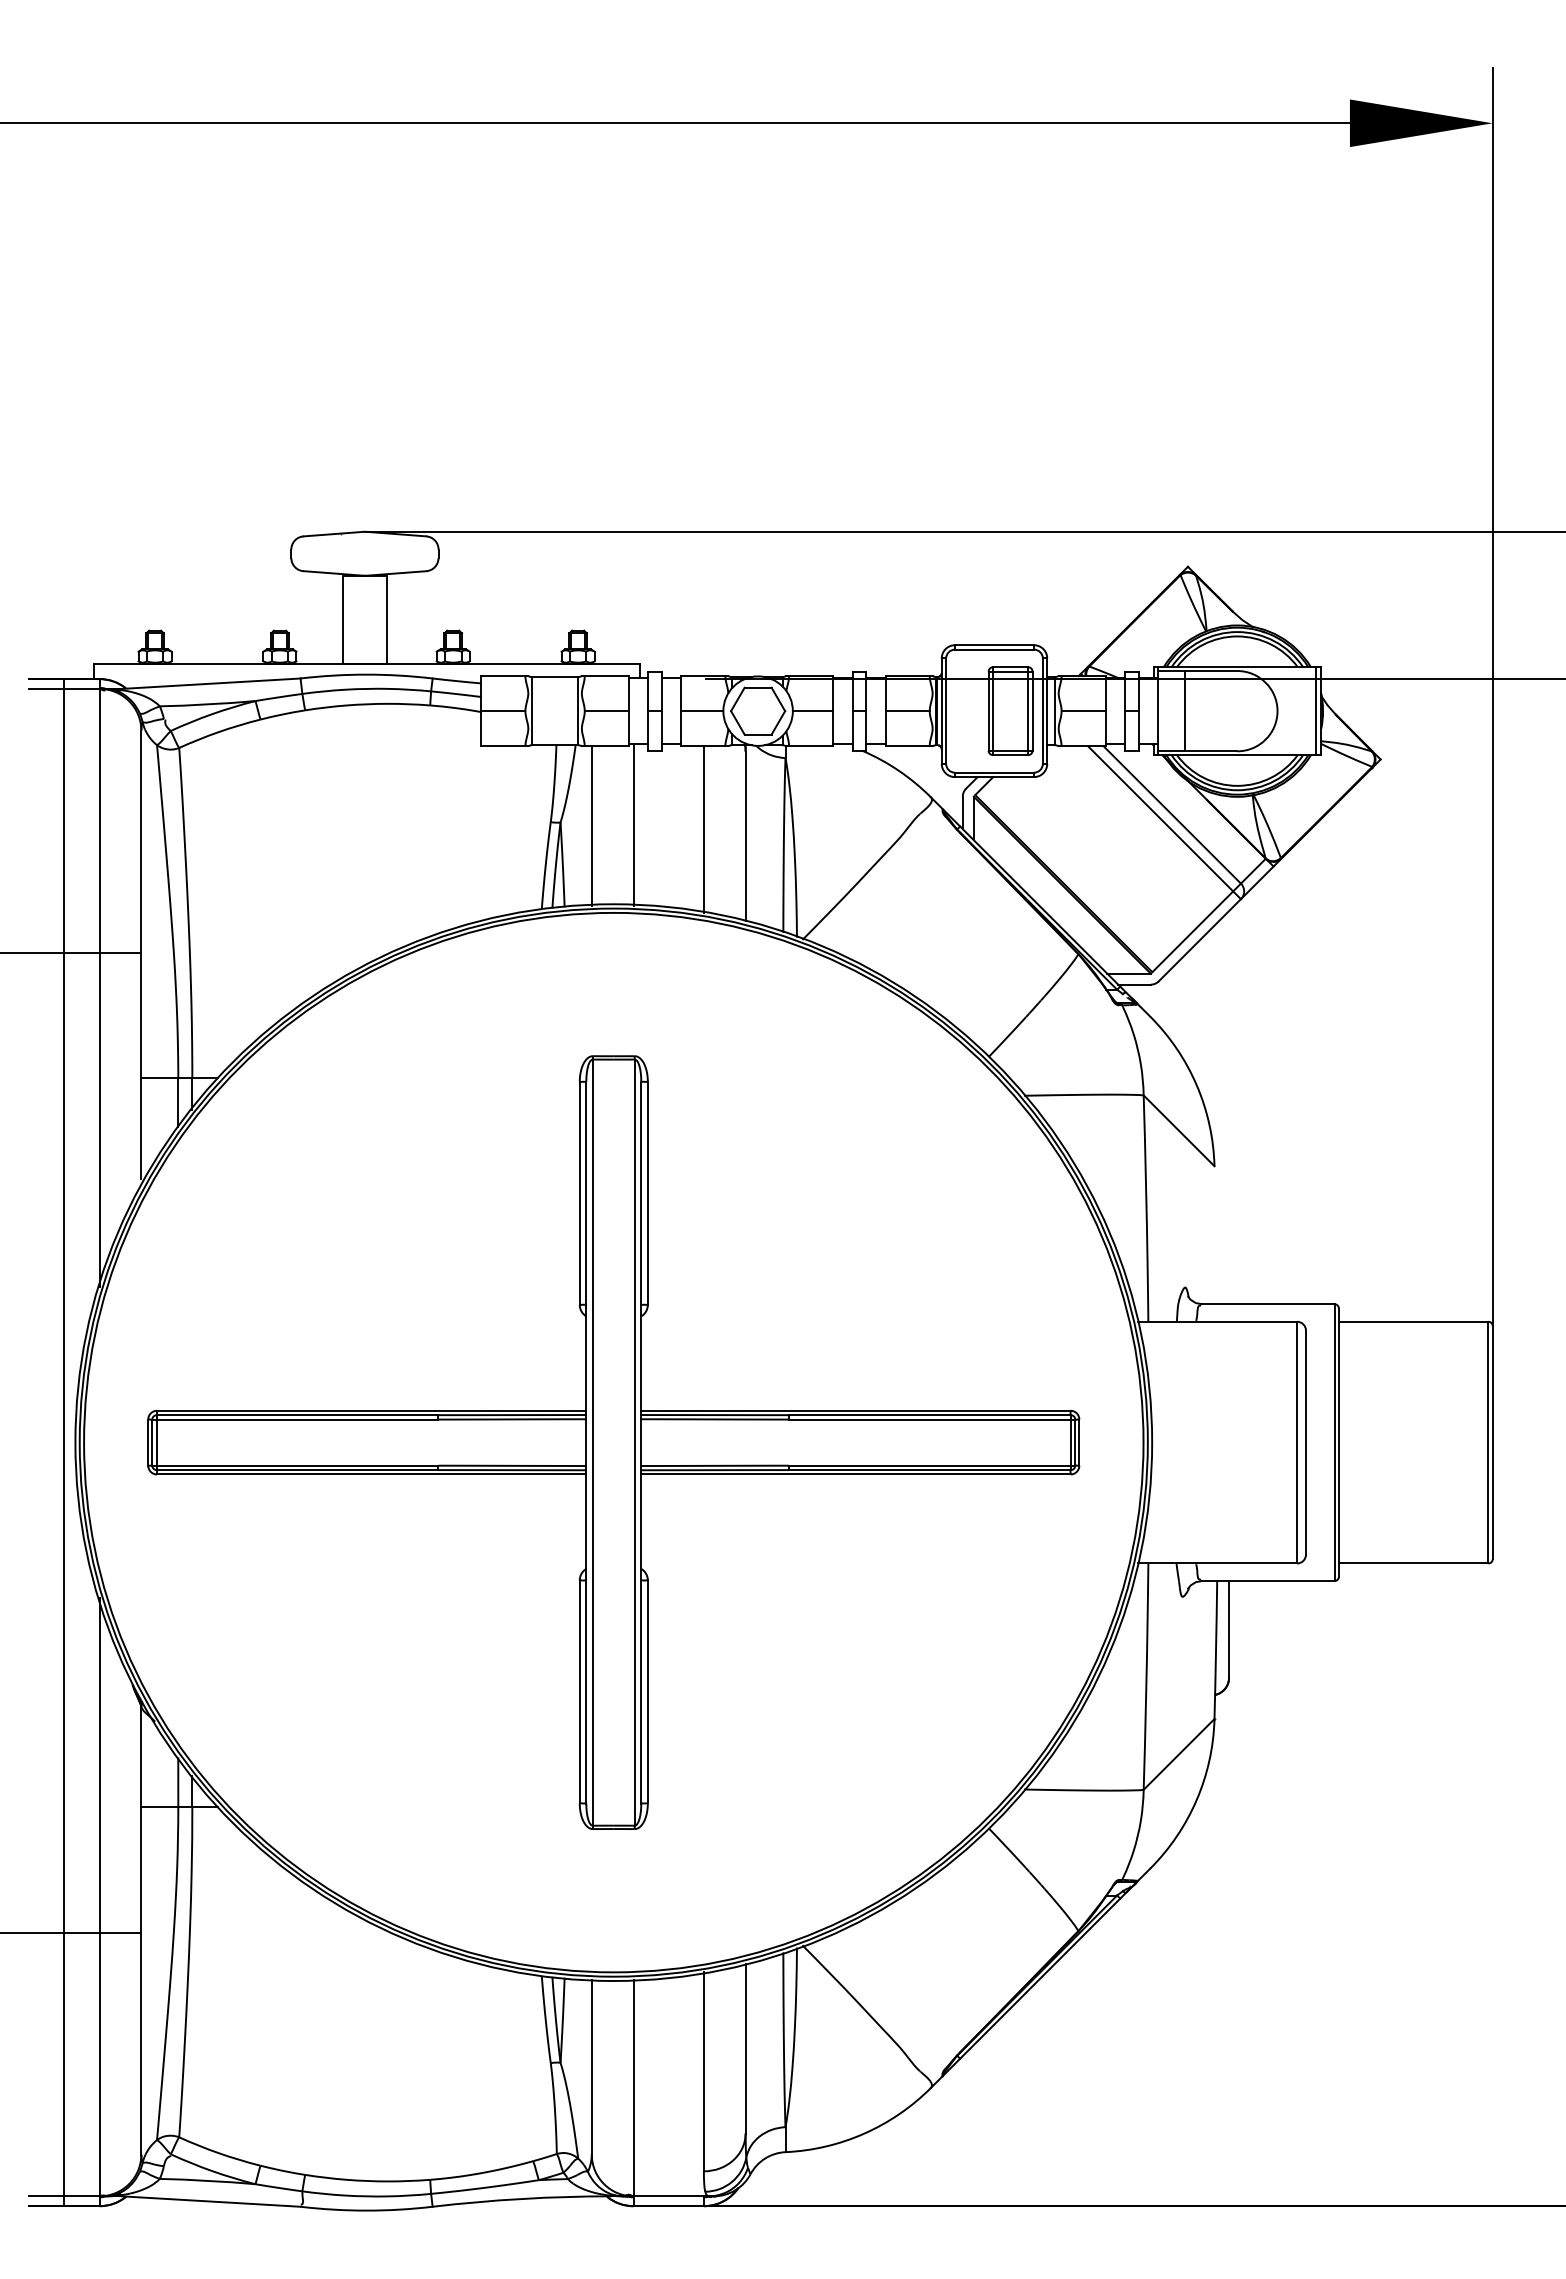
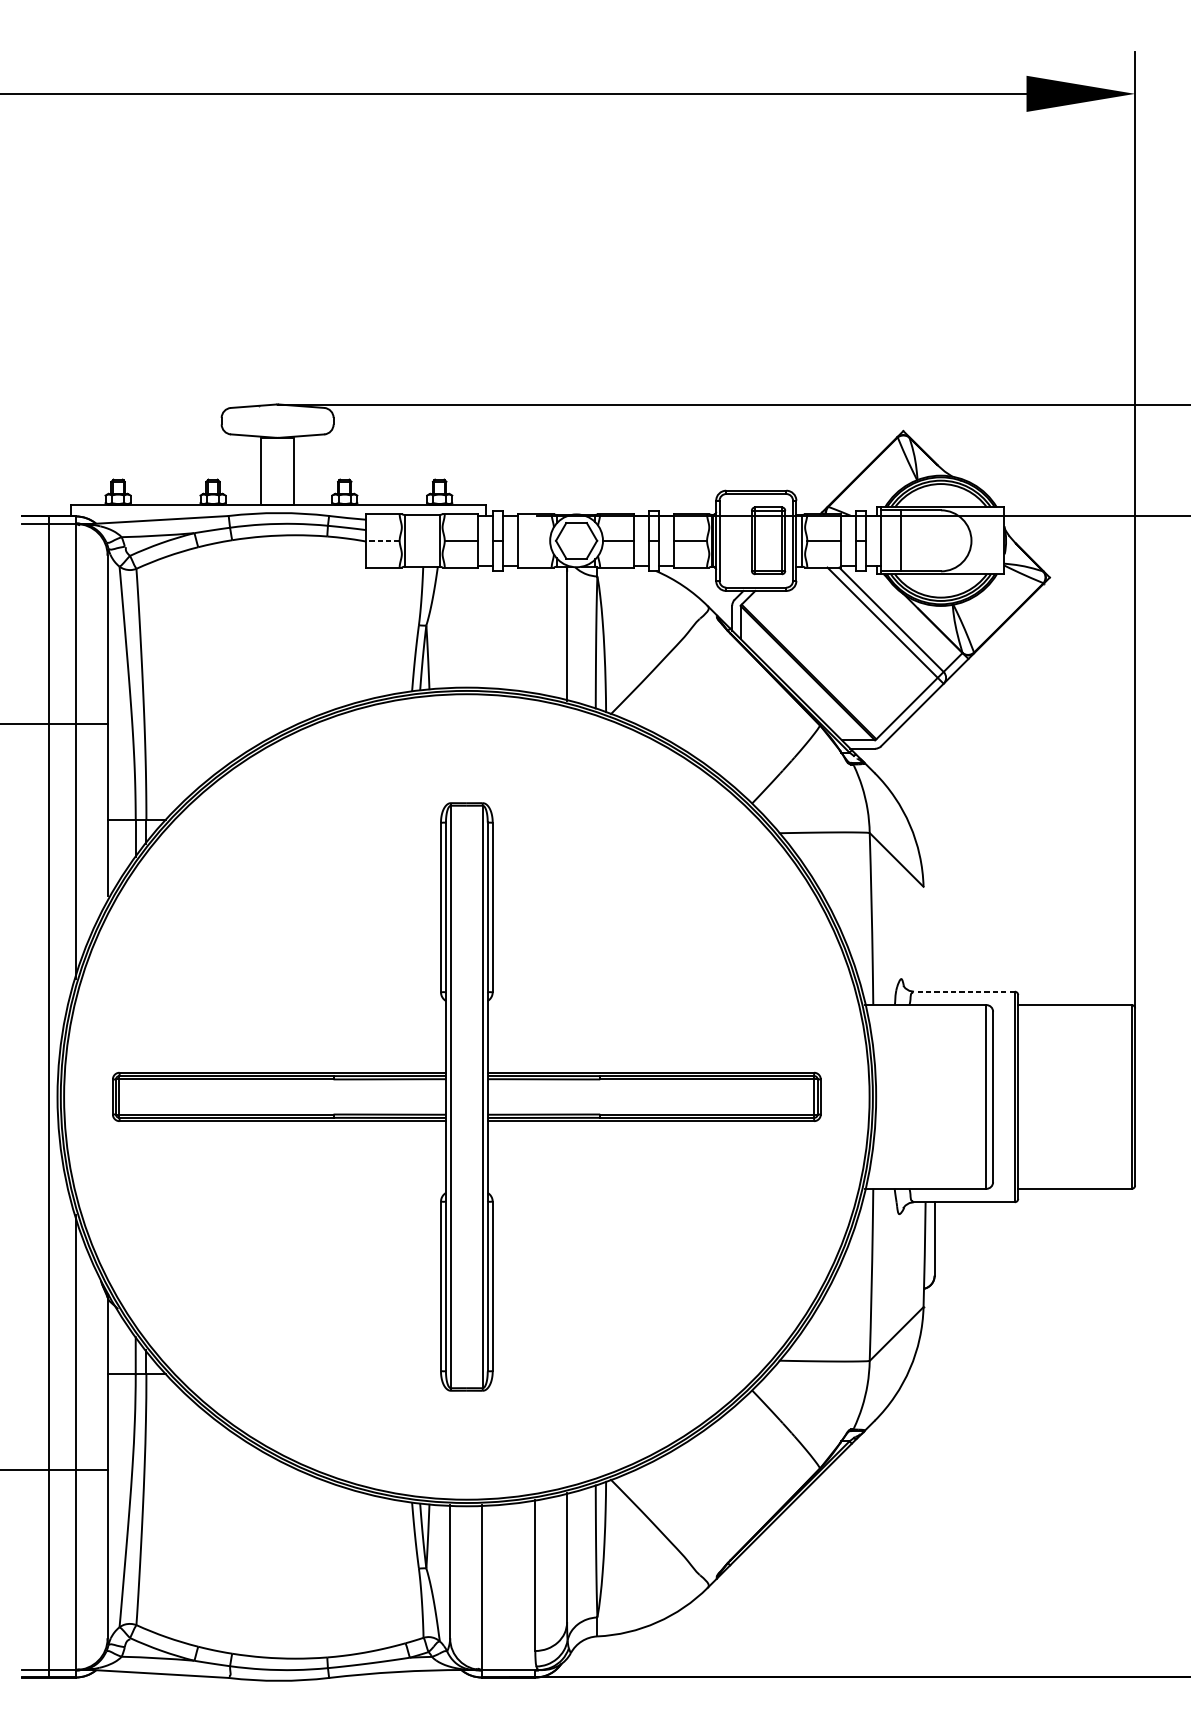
line: (503, 711) -> (382, 541), solid -> dashed
line: (702, 711) -> (534, 541), removed
line: (1316, 711) -> (1001, 541), removed
line: (633, 824) -> (481, 627), removed
line: (591, 825) -> (449, 627), removed
line: (703, 829) -> (535, 630), removed
line: (1267, 1304) -> (963, 991), solid -> dashed

